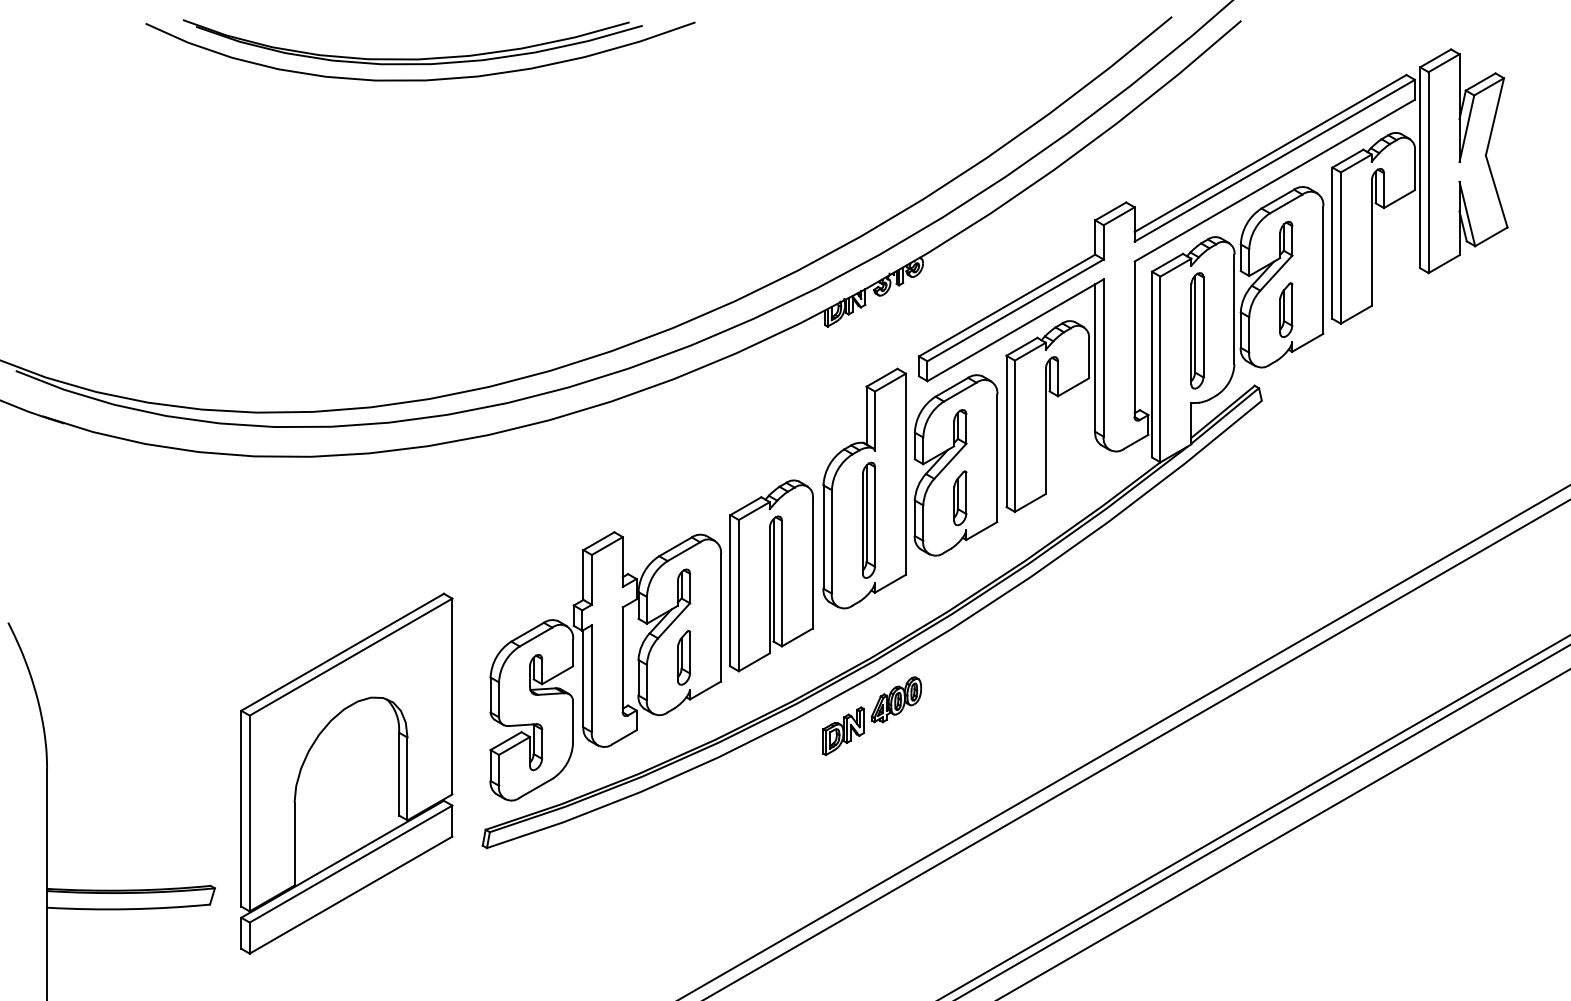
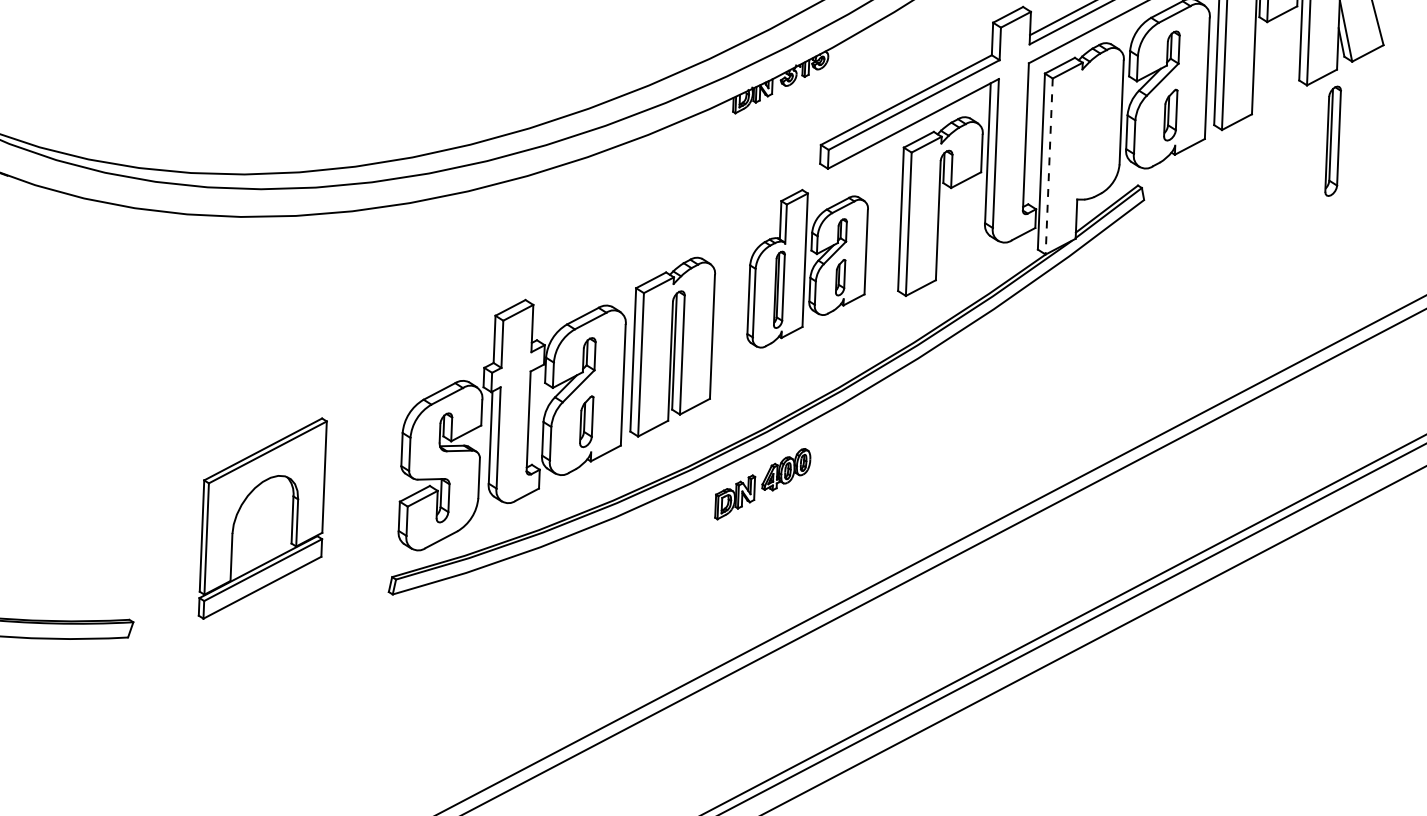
part: (1197, 330) -> (1333, 140), moved
line: (1160, 369) -> (1049, 166), solid -> dashed
part: (910, 488) -> (807, 269), size x0.7
part: (346, 773) -> (262, 518), size x0.6

